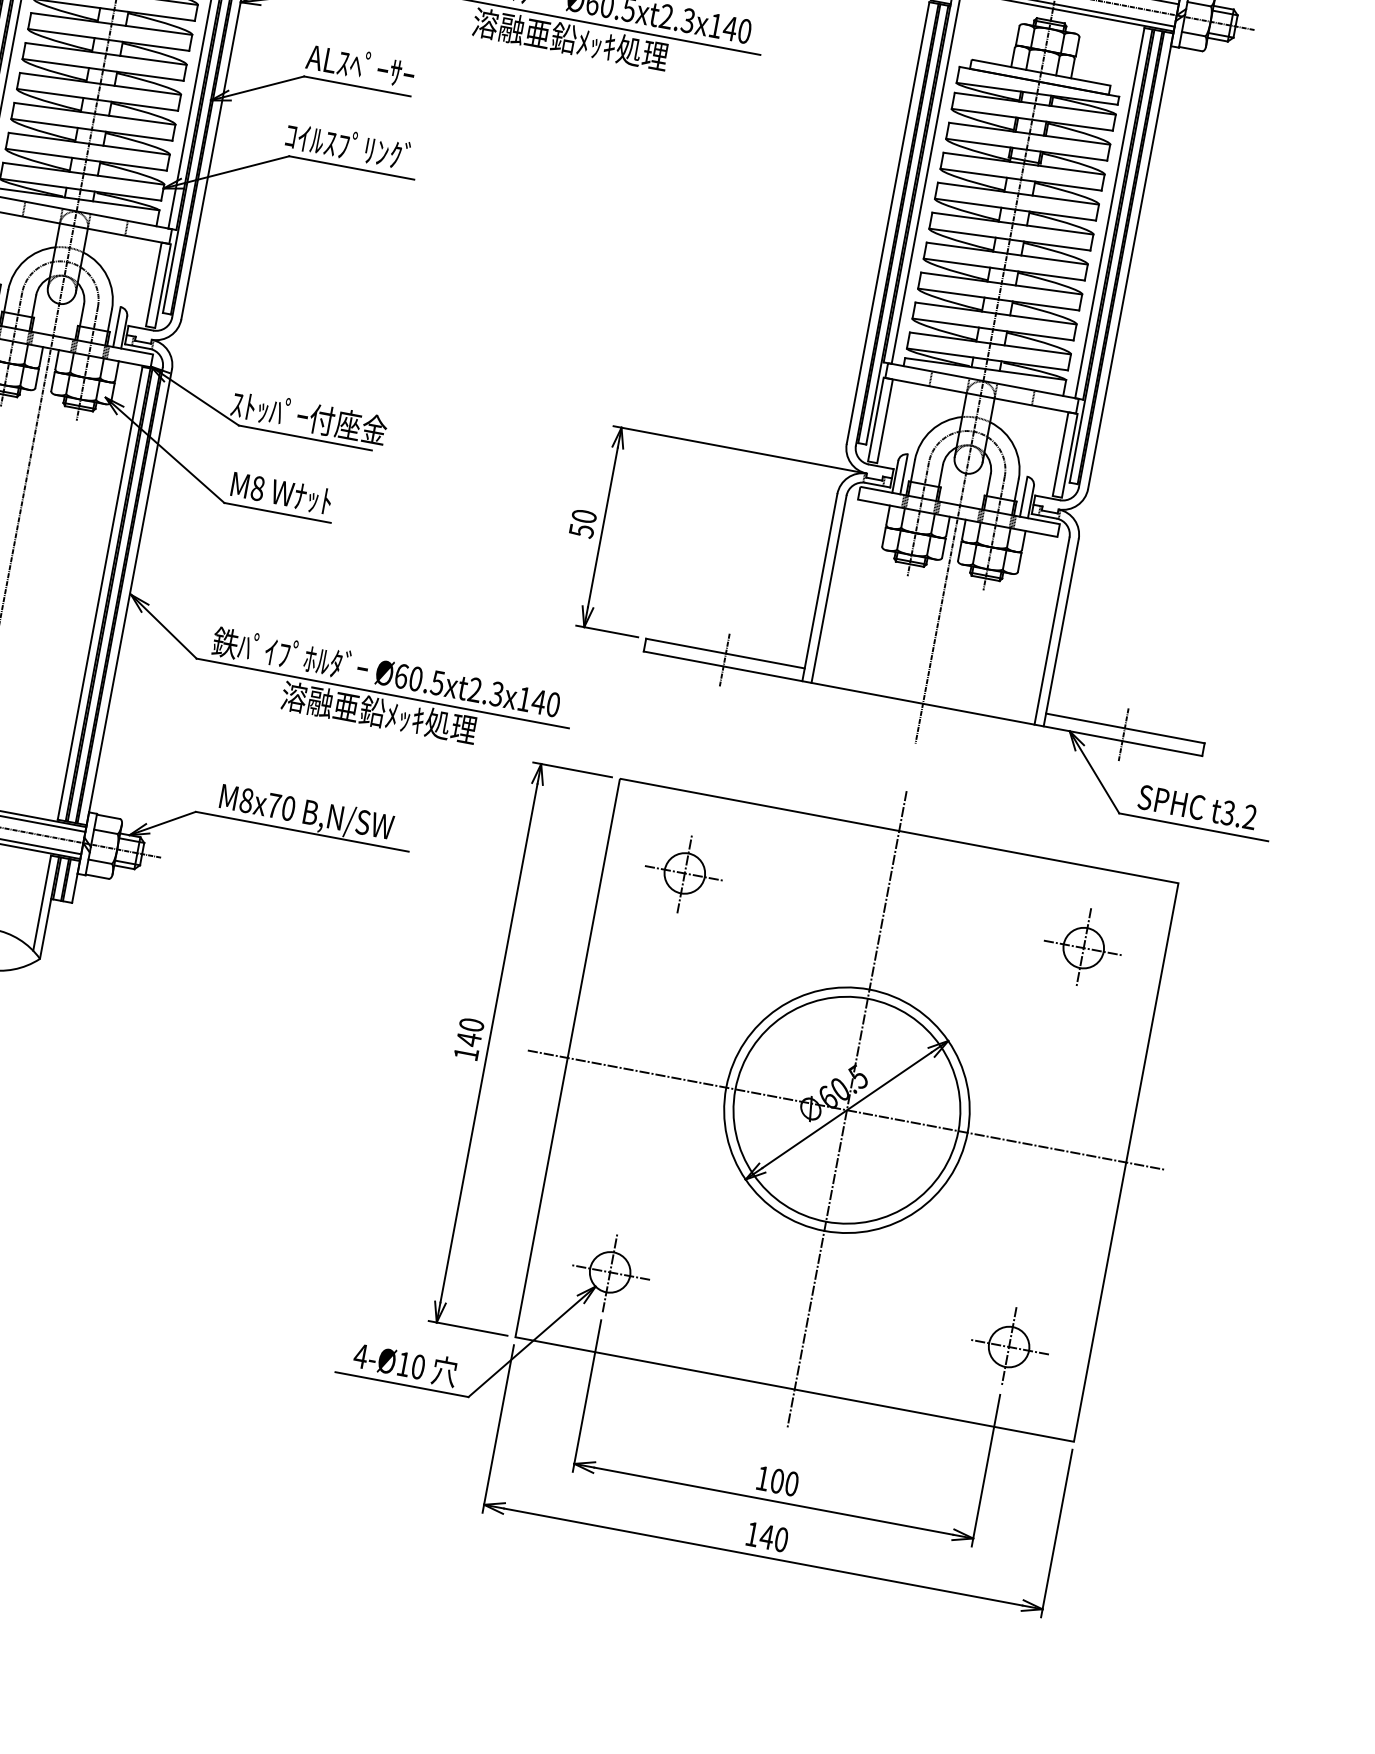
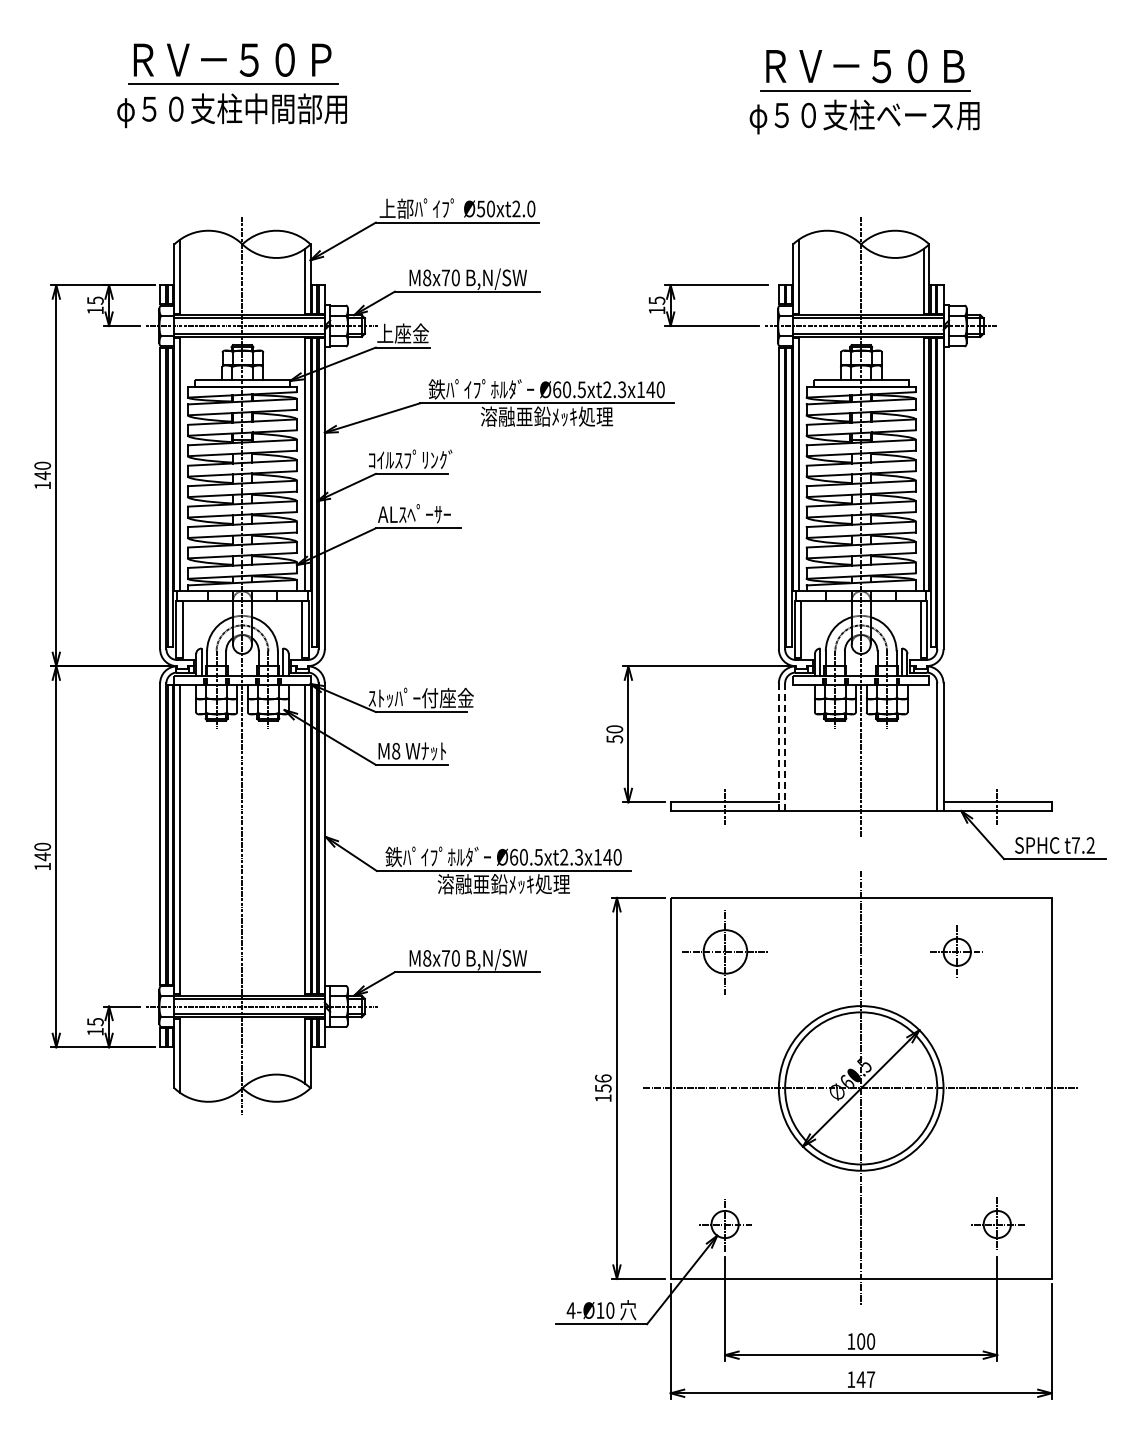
text: (358, 64) -> (410, 459), ALｽﾍﾟｰｻｰ -> ｺｲﾙｽﾌﾟﾘﾝｸﾞ
text: (347, 144) -> (412, 513), ｺｲﾙｽﾌﾟﾘﾝｸﾞ -> ALｽﾍﾟｰｻｰ
line: (819, 587) -> (778, 747), solid -> dashed
line: (829, 589) -> (785, 747), solid -> dashed
text: (1227, 813) -> (1075, 845), t3.2 -> t7.2
part: (683, 873) -> (724, 952), size x1.6
part: (1082, 946) -> (956, 951), moved
text: (470, 1032) -> (603, 1083), 140 -> 156
text: (782, 1539) -> (871, 1379), 140 -> 147

